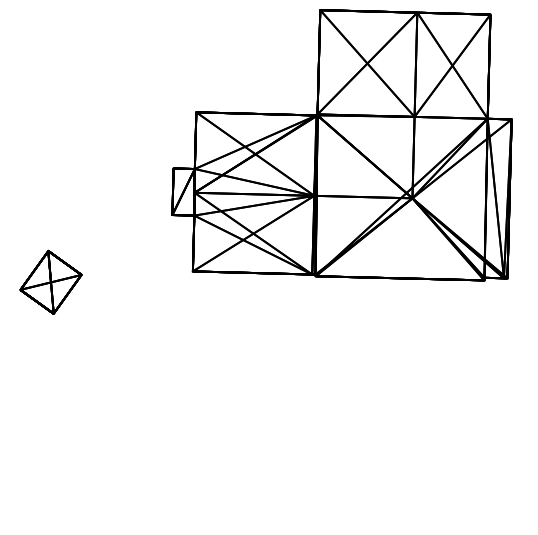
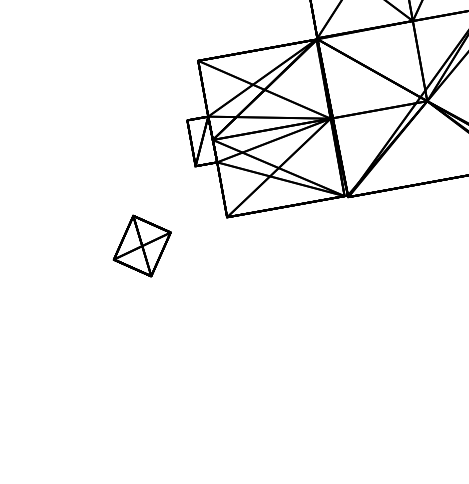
part: (50, 281) -> (141, 245), moved

